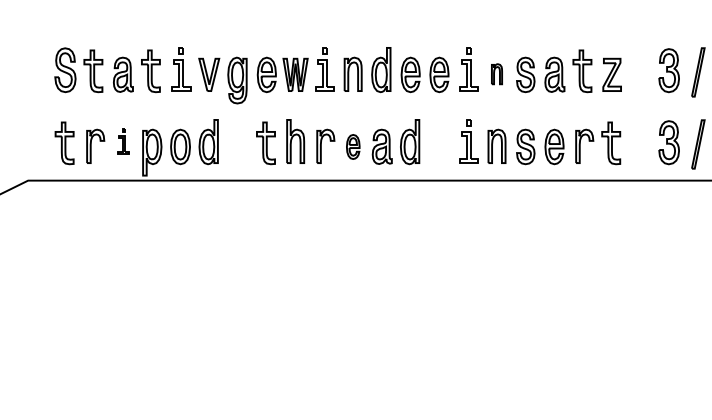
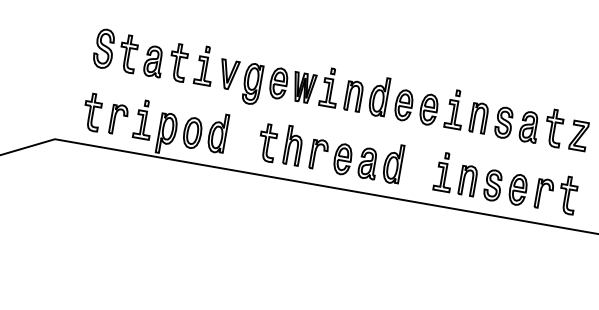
part: (496, 73) -> (478, 117), size x1.67
part: (123, 141) -> (143, 119), size x1.67
part: (353, 146) -> (343, 158), size x1.43

